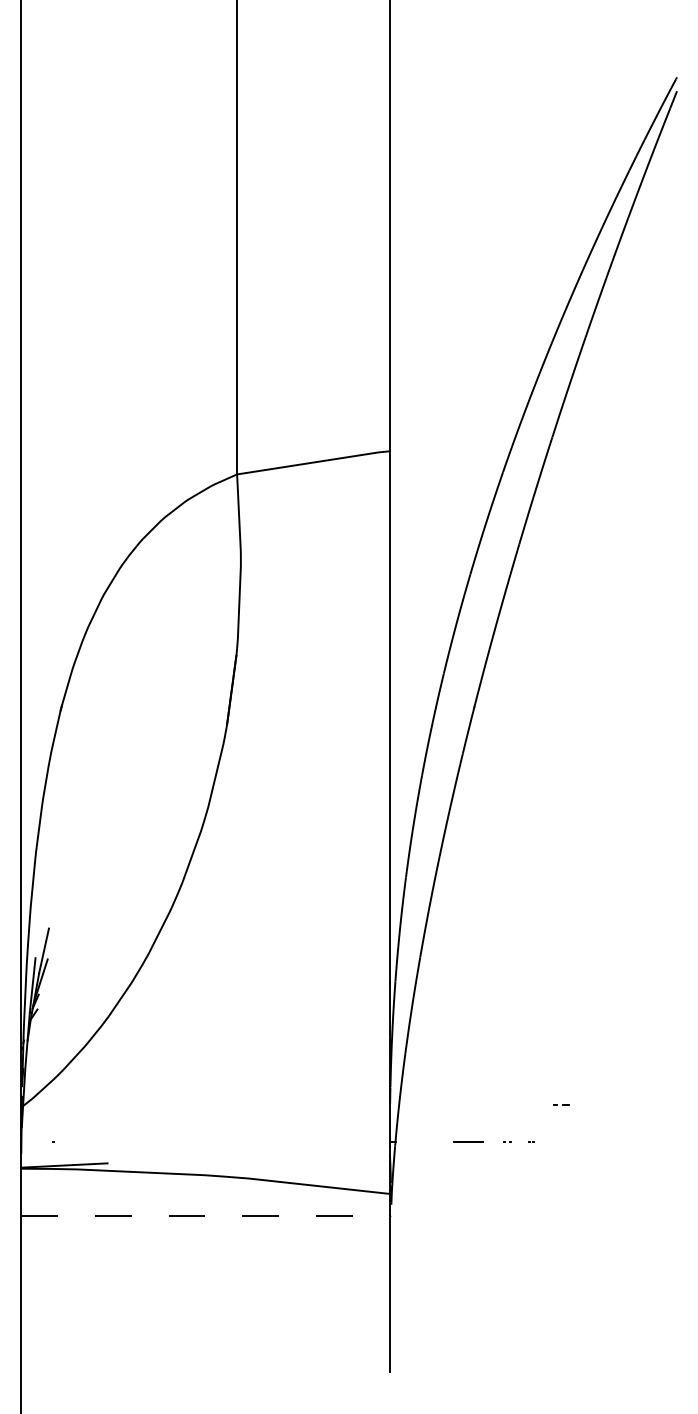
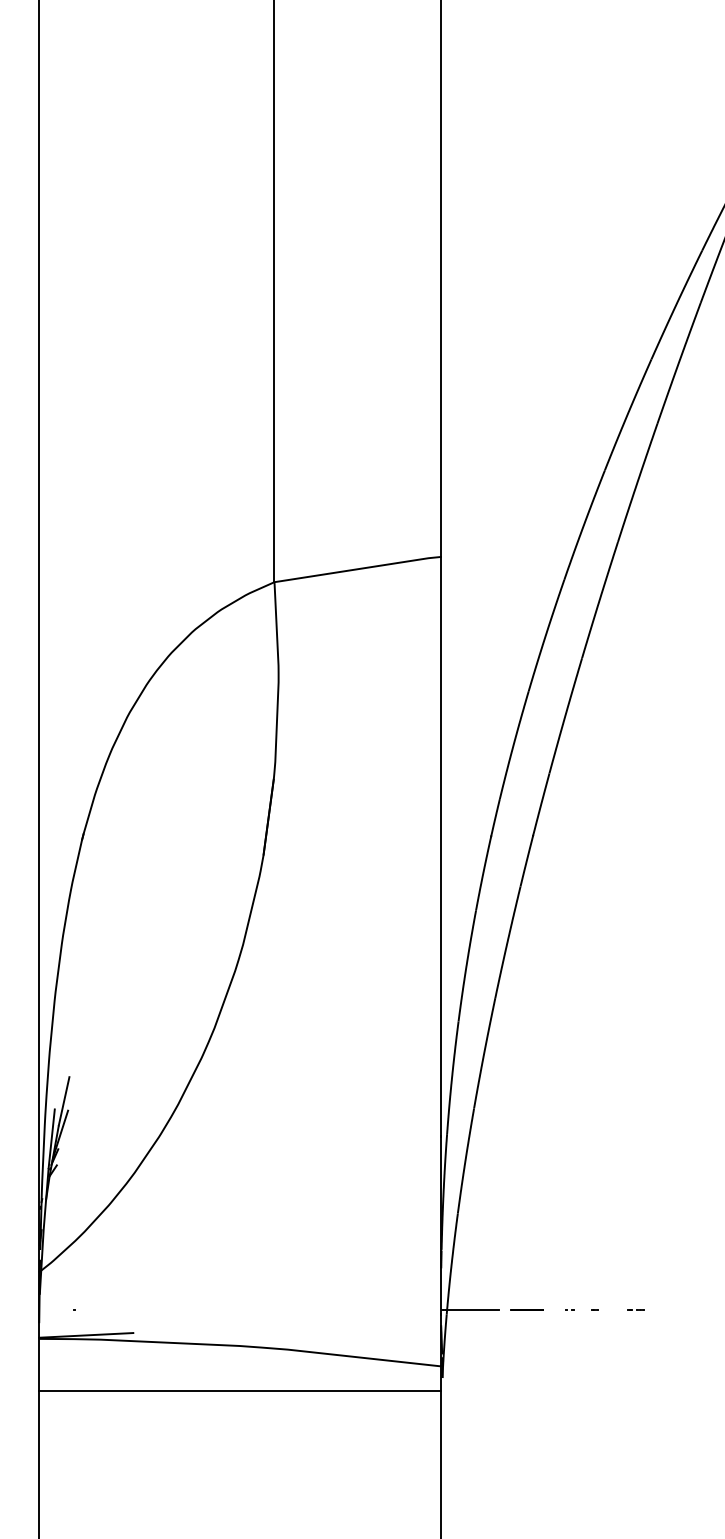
line: (562, 1104) -> (637, 1309), moved
line: (419, 1142) -> (473, 1310), added
line: (205, 1216) -> (240, 1390), dashed -> solid

